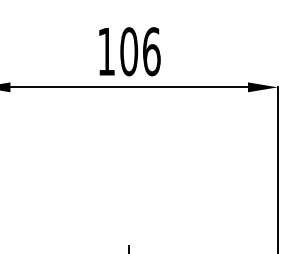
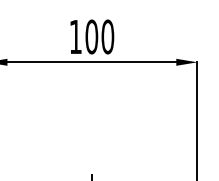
text: (151, 51) -> (107, 36), 106 -> 100

